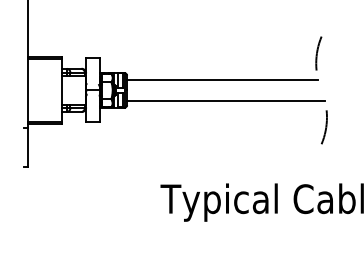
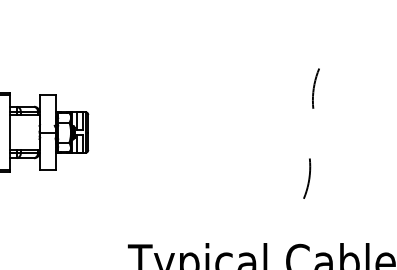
line: (222, 80) -> (201, 120), removed
line: (226, 100) -> (206, 144), removed
arc: (325, 127) -> (308, 178), moved

